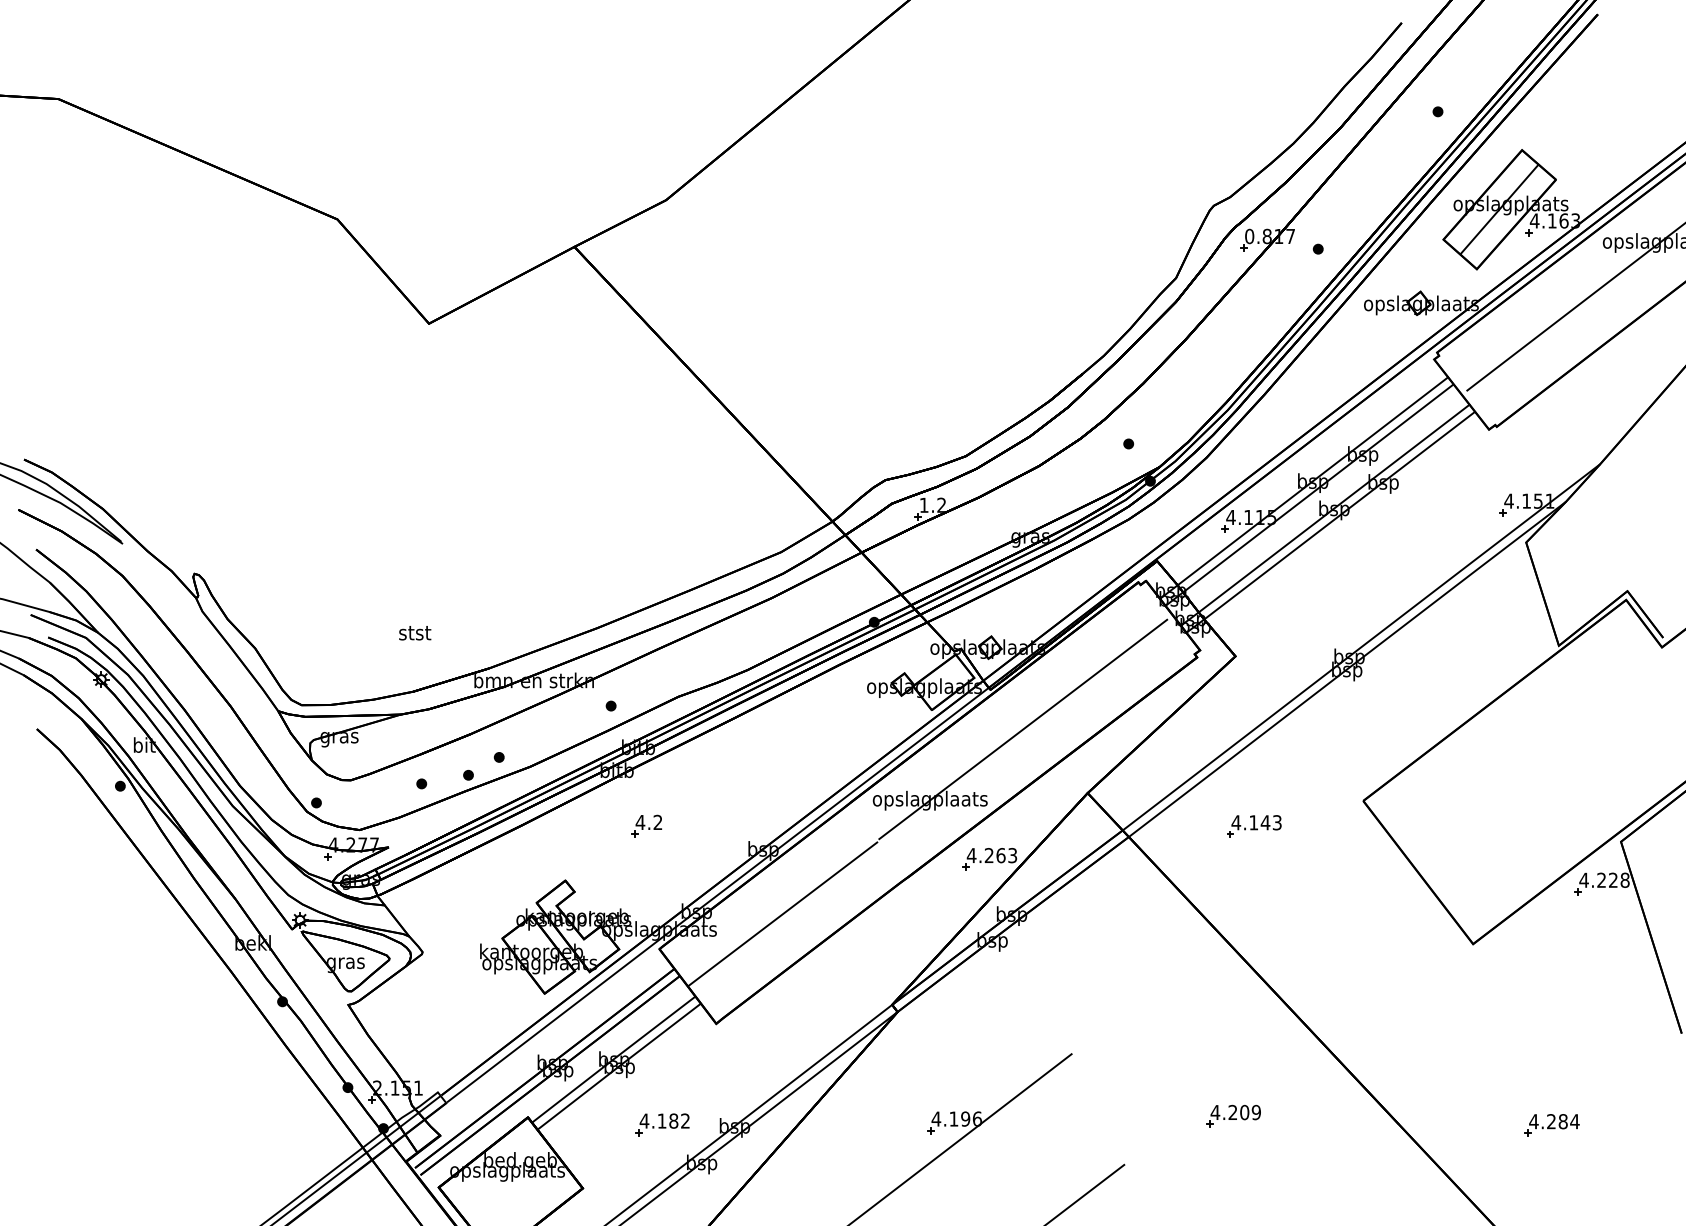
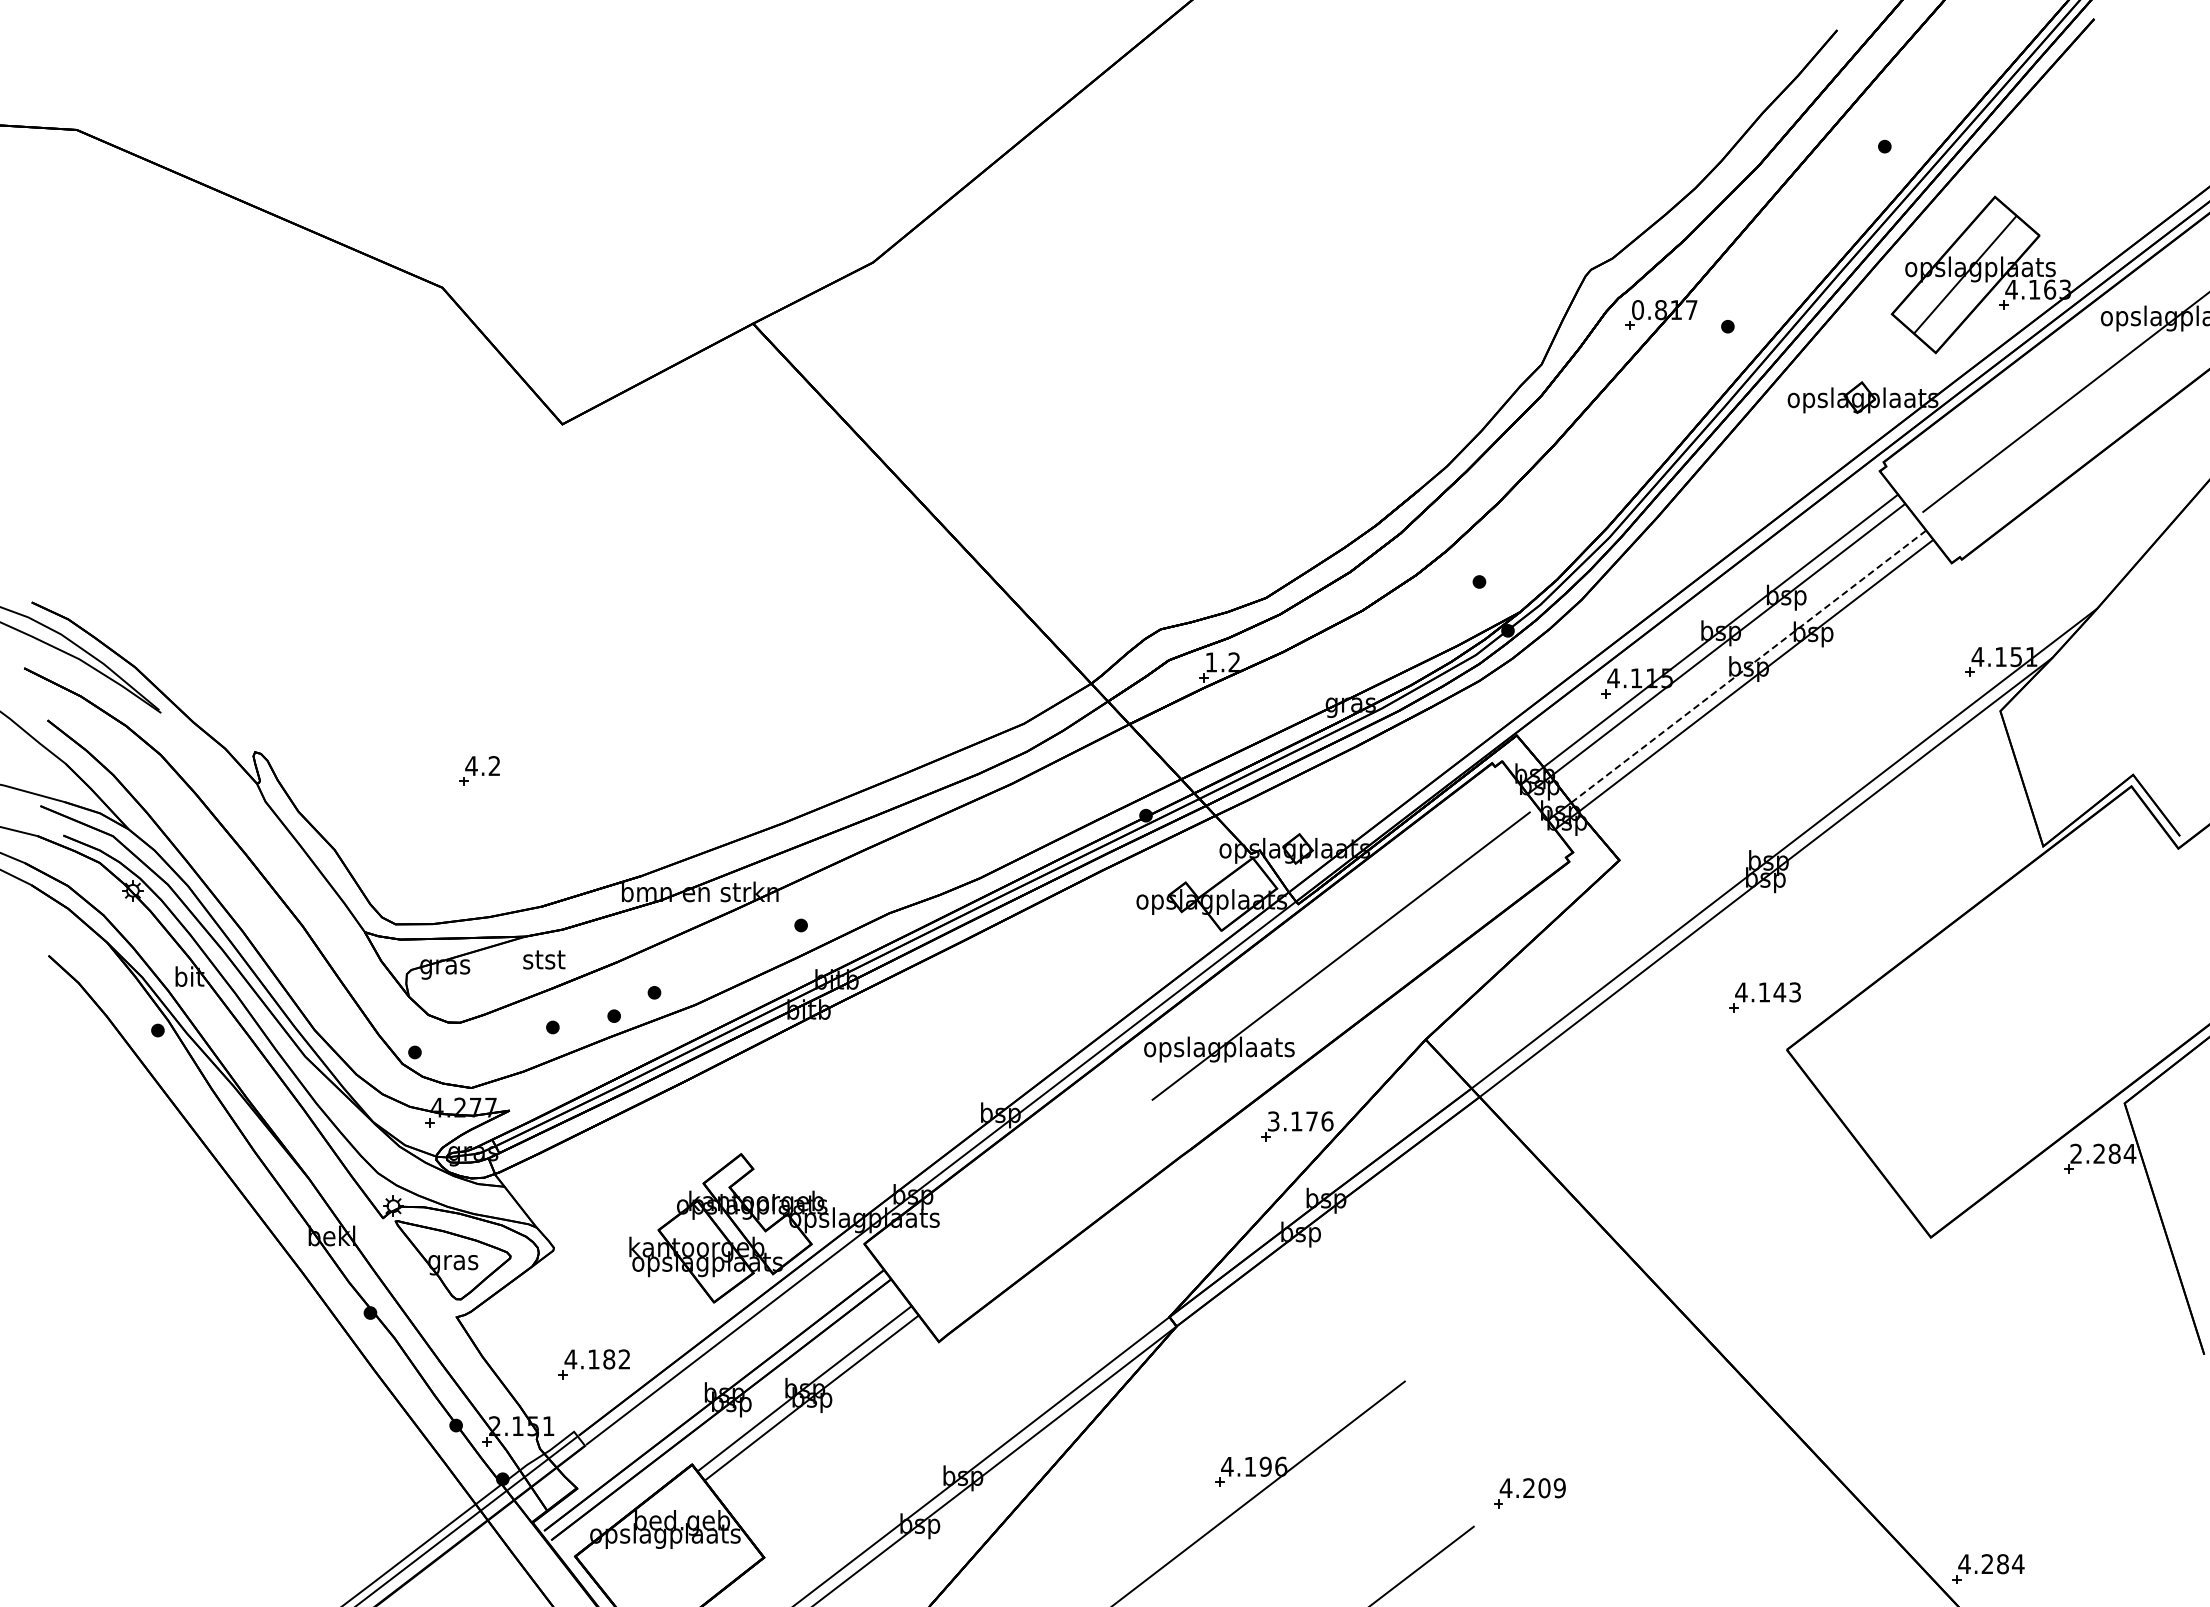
line: (1333, 508) -> (1748, 666), solid -> dashed
text: (415, 632) -> (544, 959), moved
part: (646, 825) -> (479, 770), moved
part: (1253, 826) -> (1764, 997), moved
text: (992, 855) -> (1300, 1121), 4.263 -> 3.176
text: (1604, 880) -> (2103, 1153), 4.228 -> 2.284
line: (783, 913) -> (1026, 1197), removed
part: (1233, 1116) -> (1529, 1493), moved
part: (661, 1124) -> (593, 1364), moved
part: (1552, 1124) -> (1988, 1568), moved

